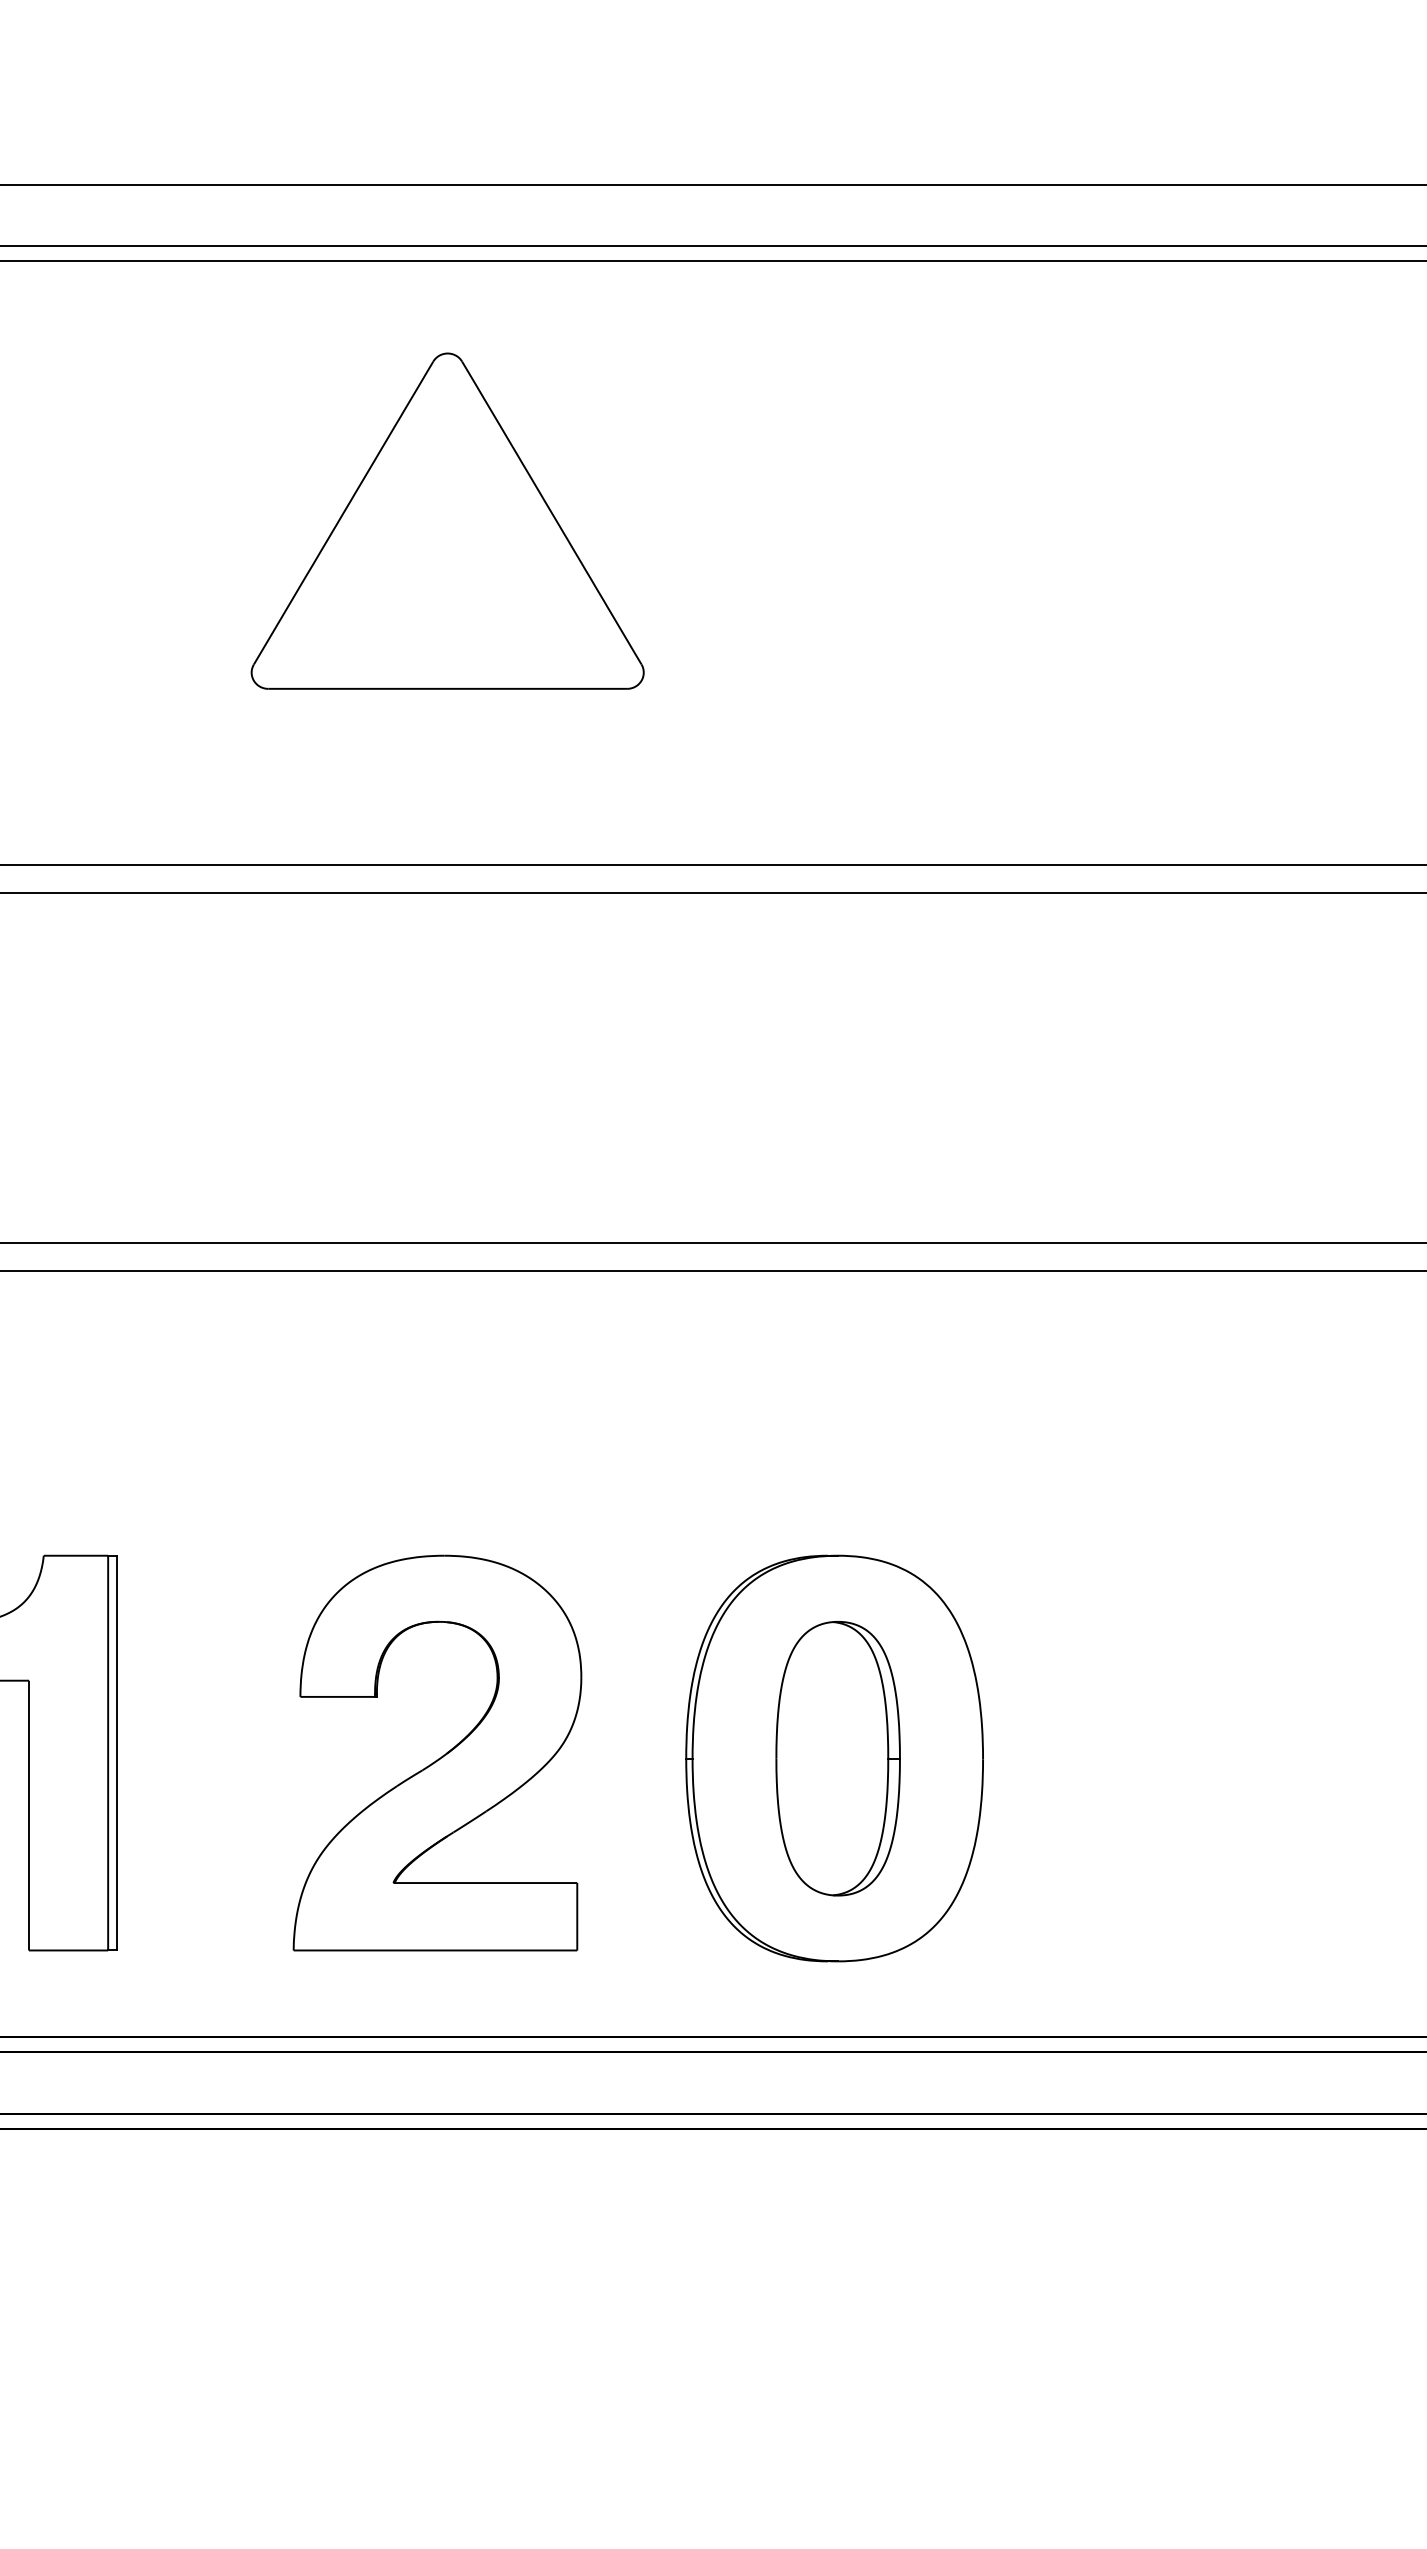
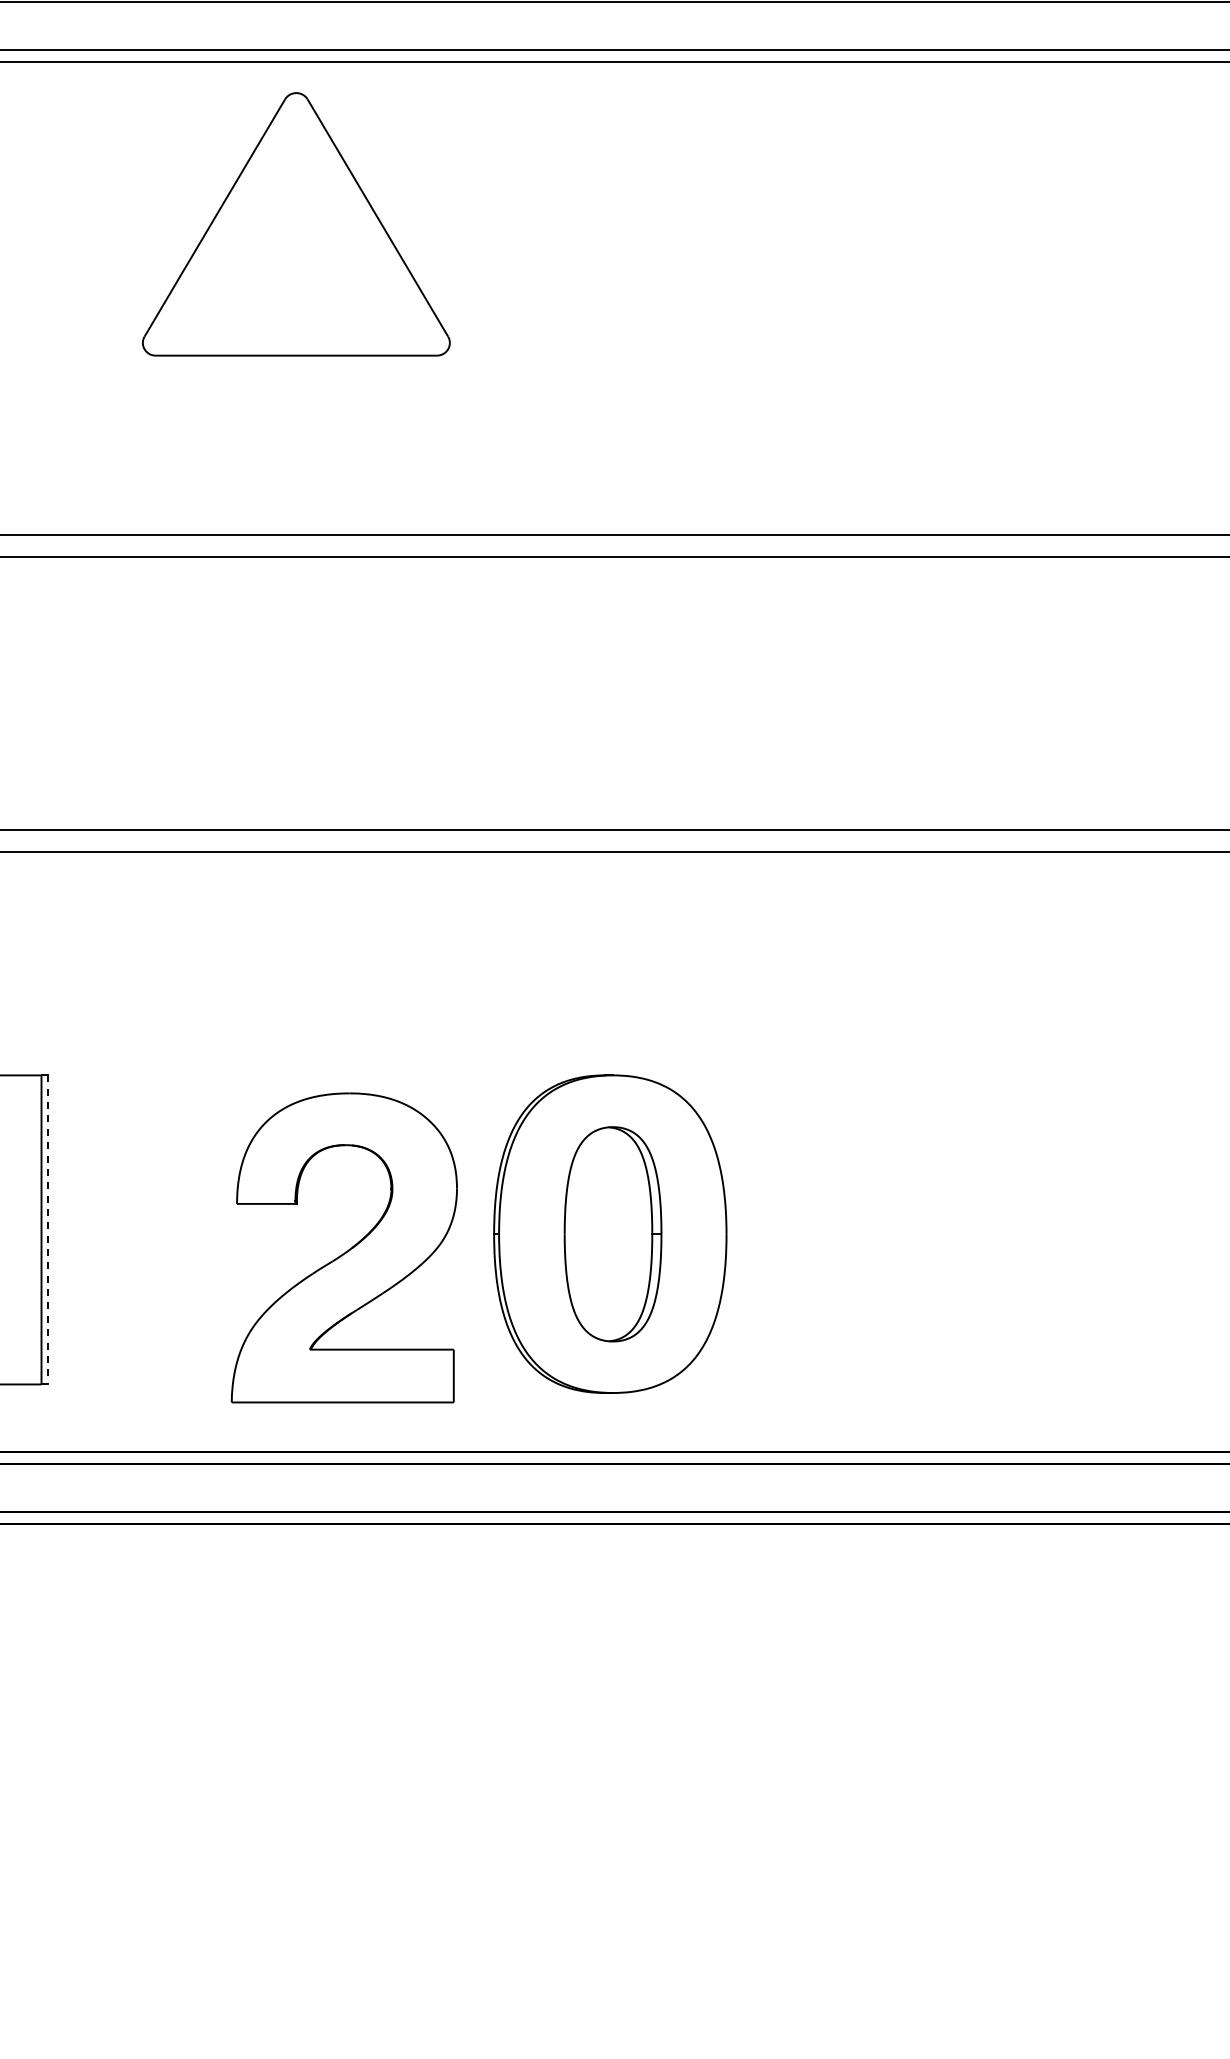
part: (447, 521) -> (296, 224), moved
line: (117, 1752) -> (48, 1229), solid -> dashed
part: (436, 1752) -> (343, 1247), moved

